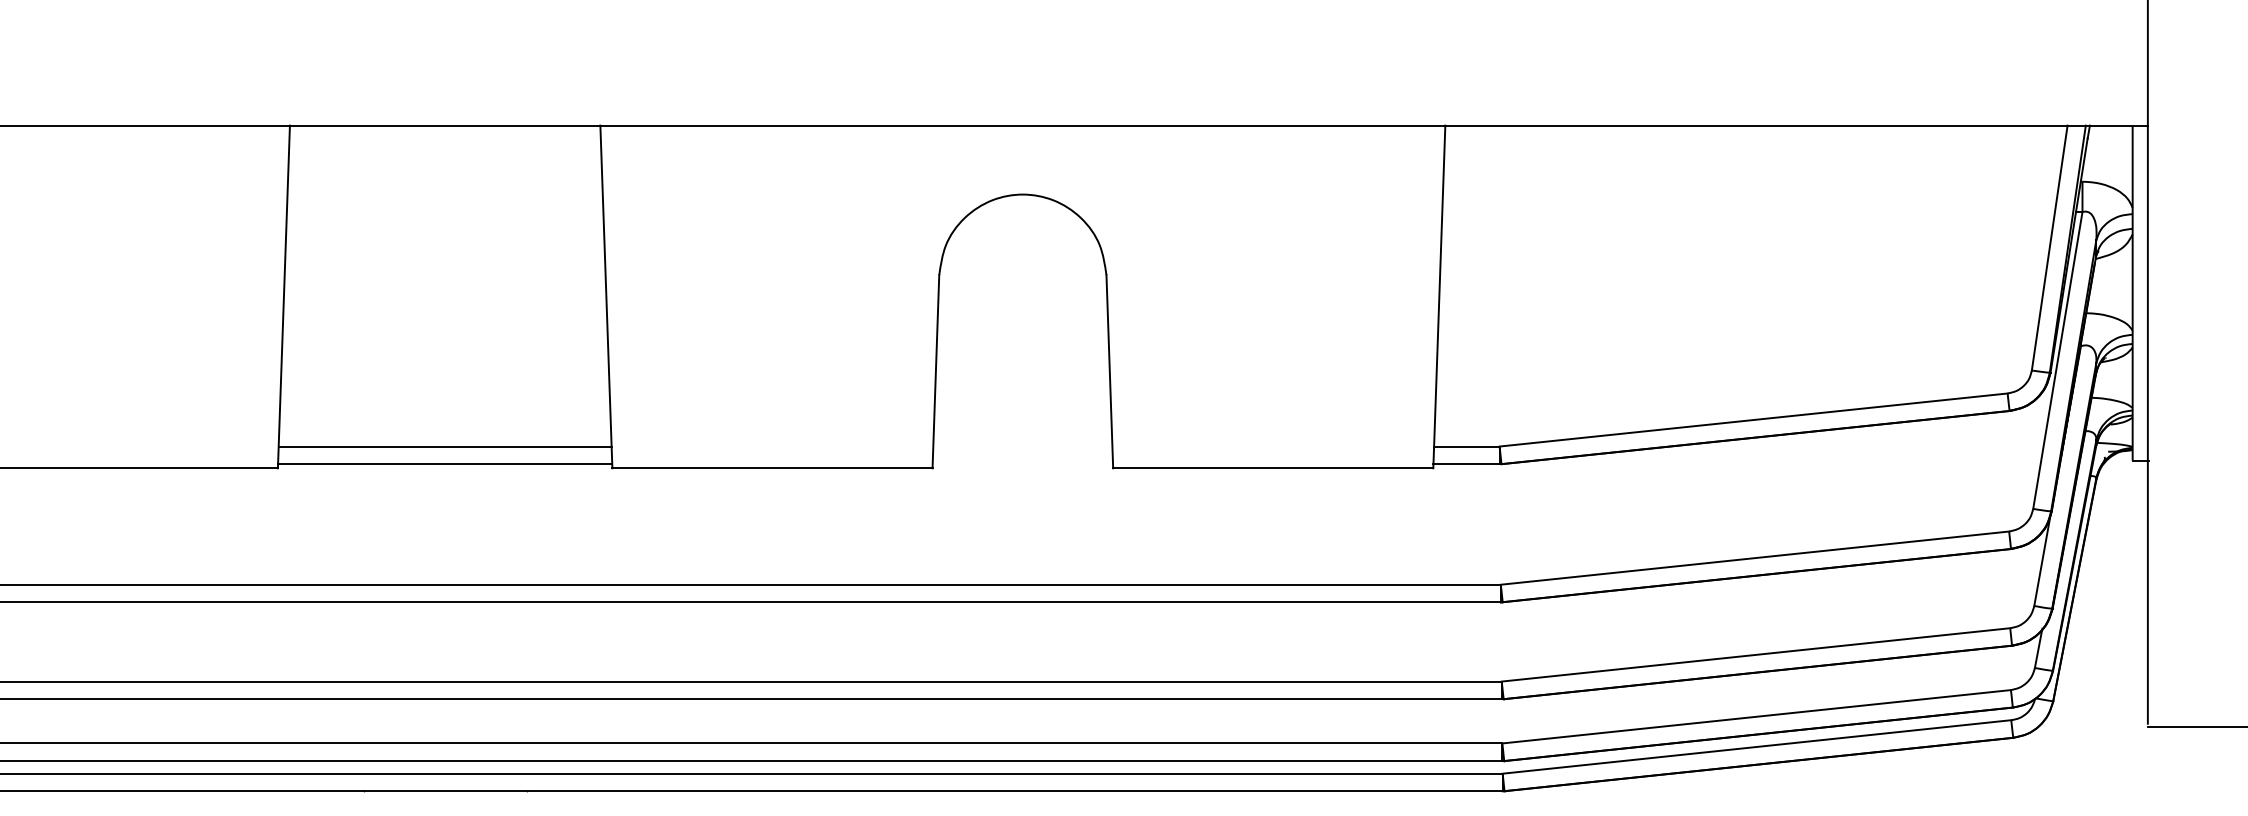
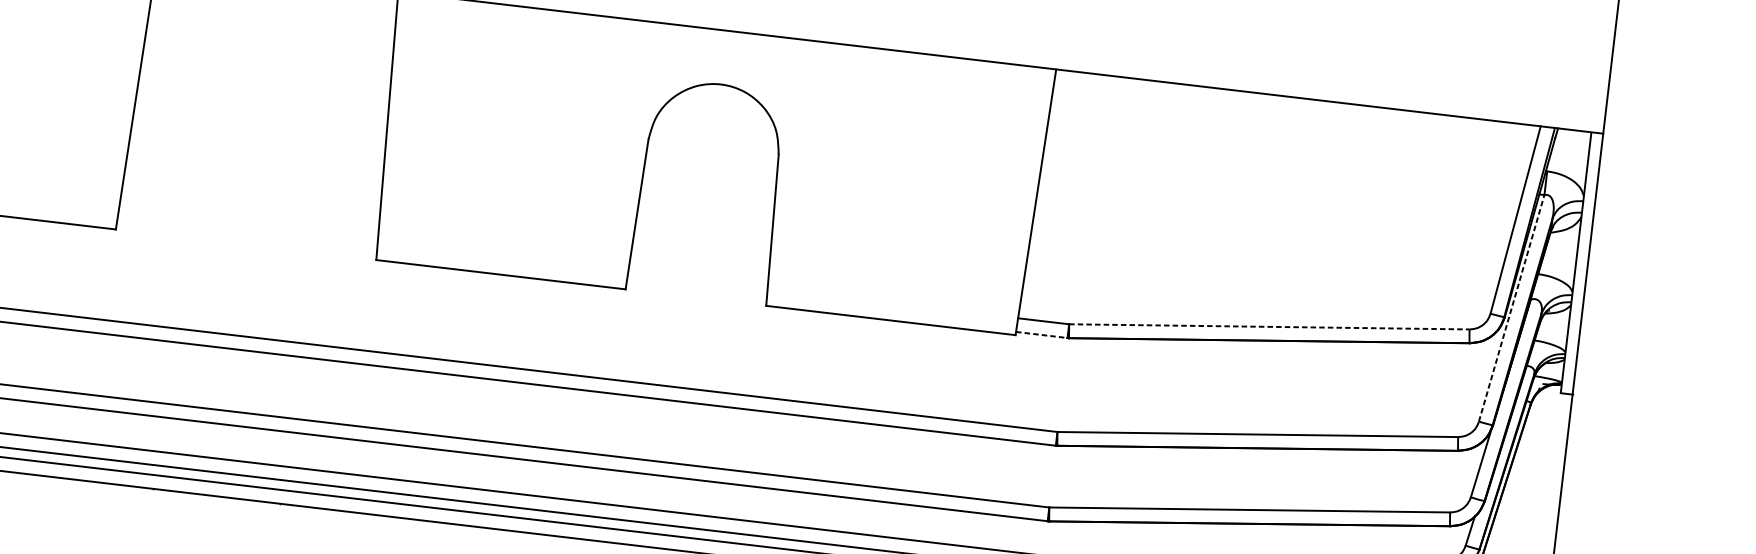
line: (2057, 360) -> (1511, 308), solid -> dashed
line: (1754, 419) -> (1270, 326), solid -> dashed
line: (444, 446) -> (247, 227), removed
line: (445, 464) -> (246, 241), removed
line: (1467, 464) -> (1042, 335), solid -> dashed

